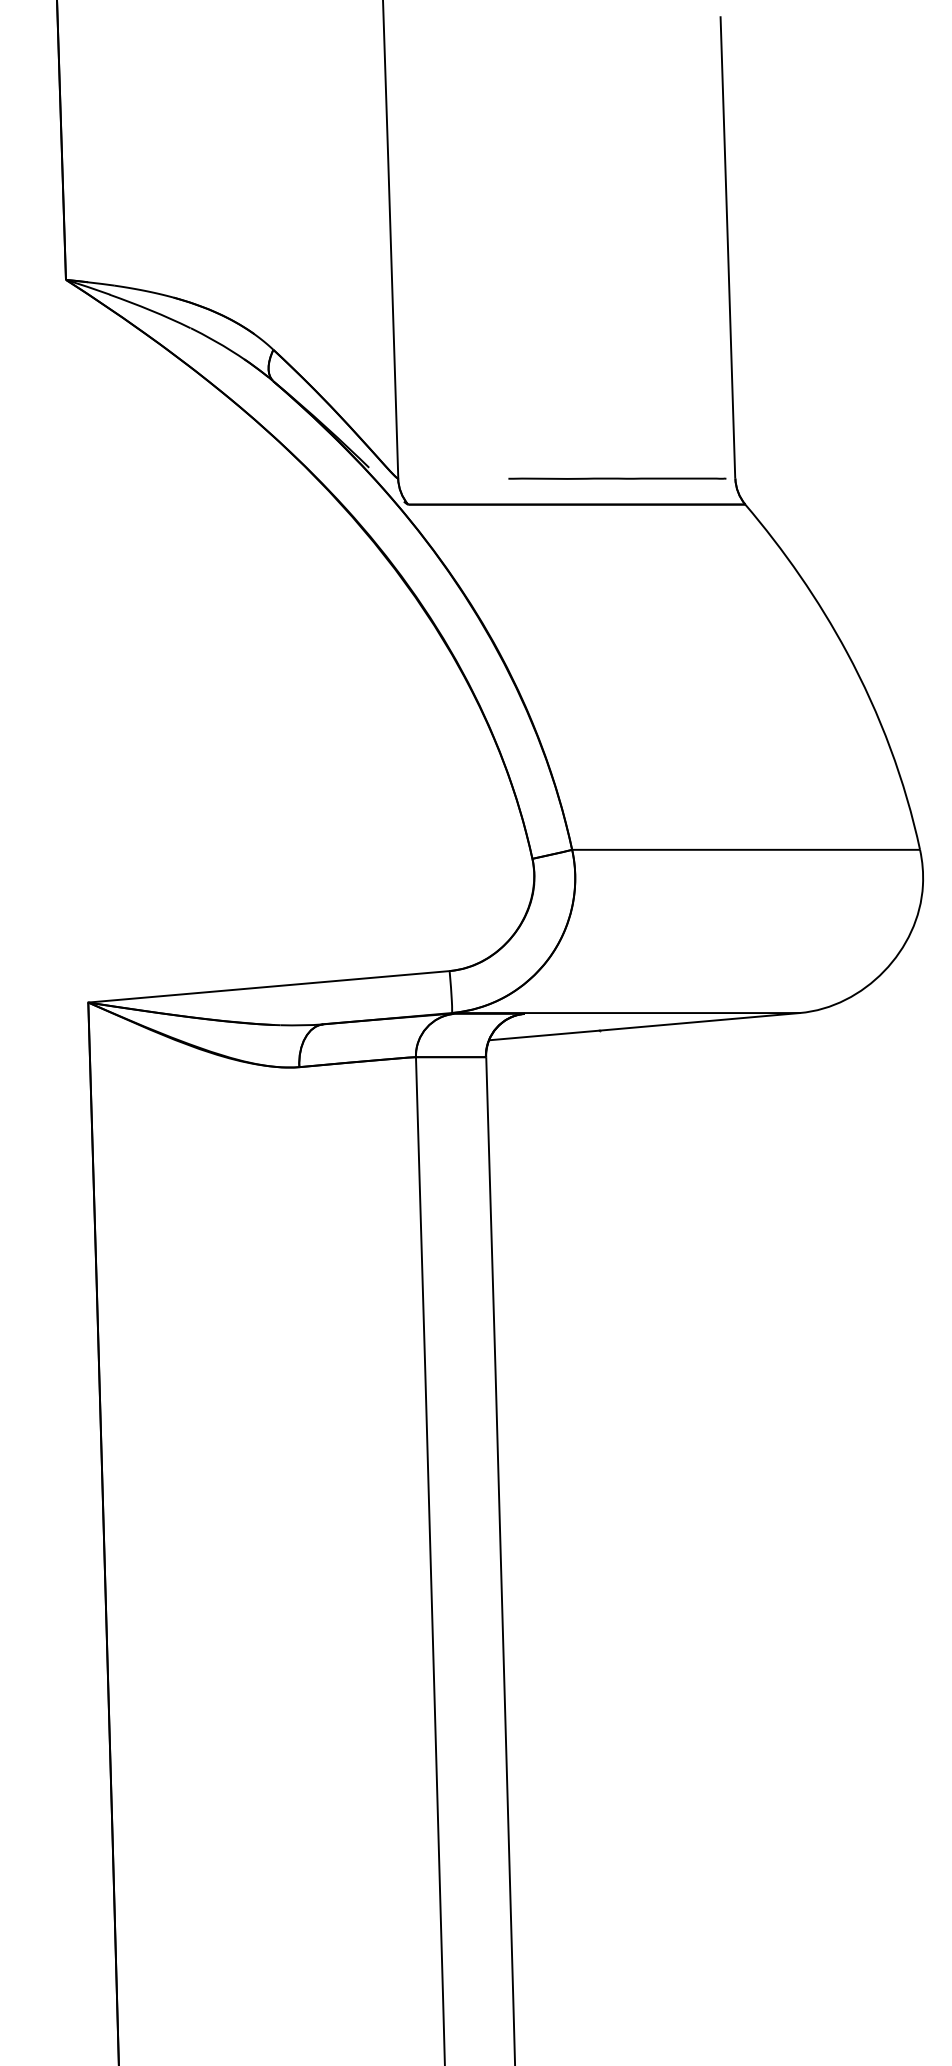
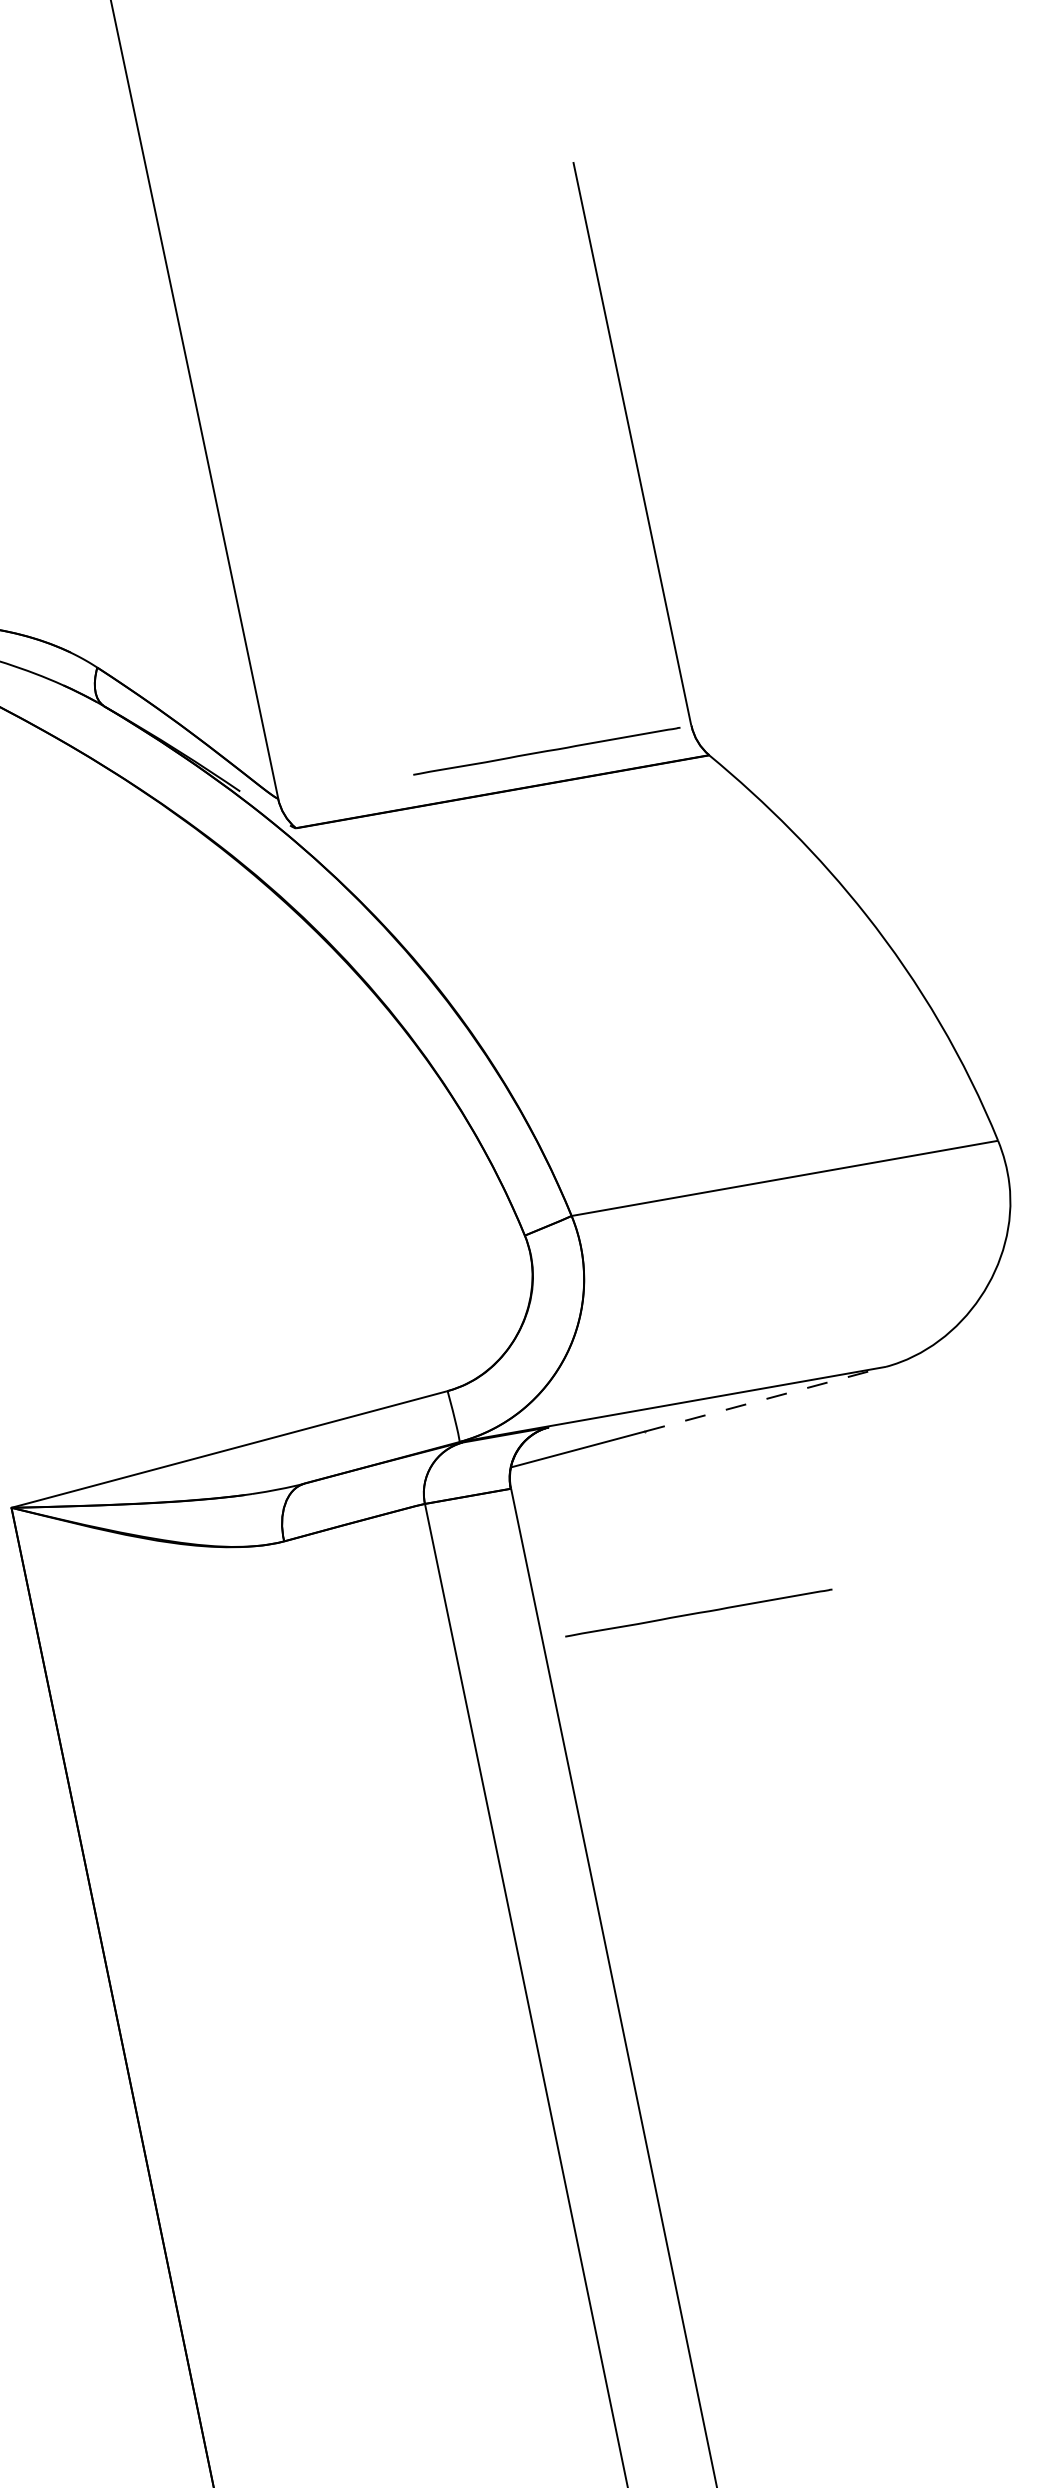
line: (700, 1021) -> (766, 1398), solid -> dashed
line: (617, 1181) -> (698, 1612), added

